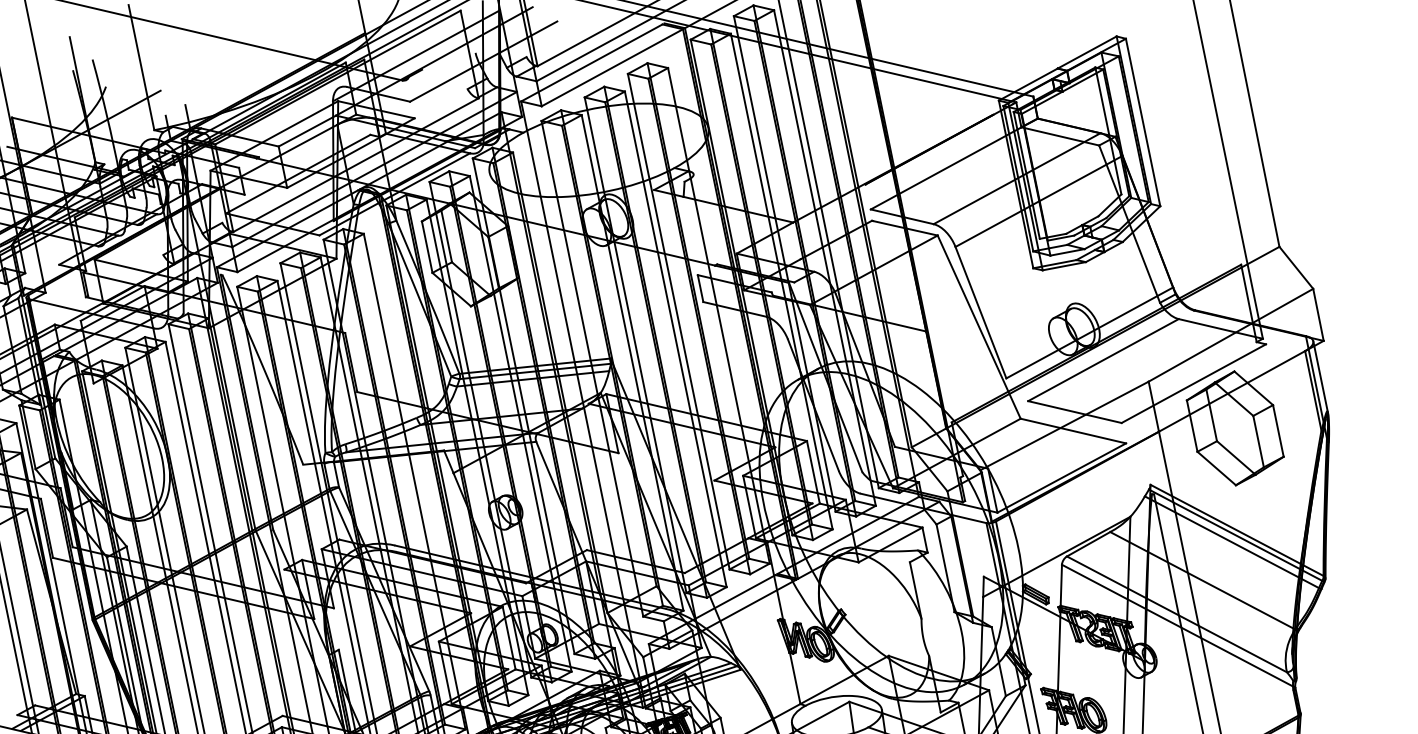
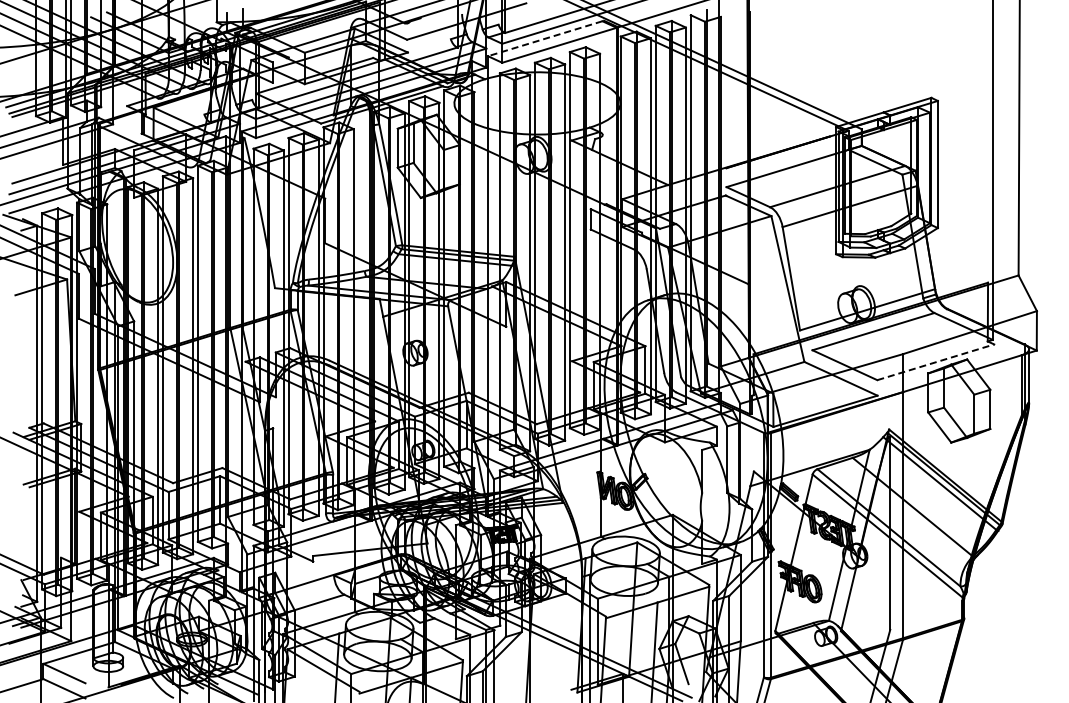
line: (592, 62) -> (545, 38), solid -> dashed
line: (1194, 383) -> (936, 362), solid -> dashed

